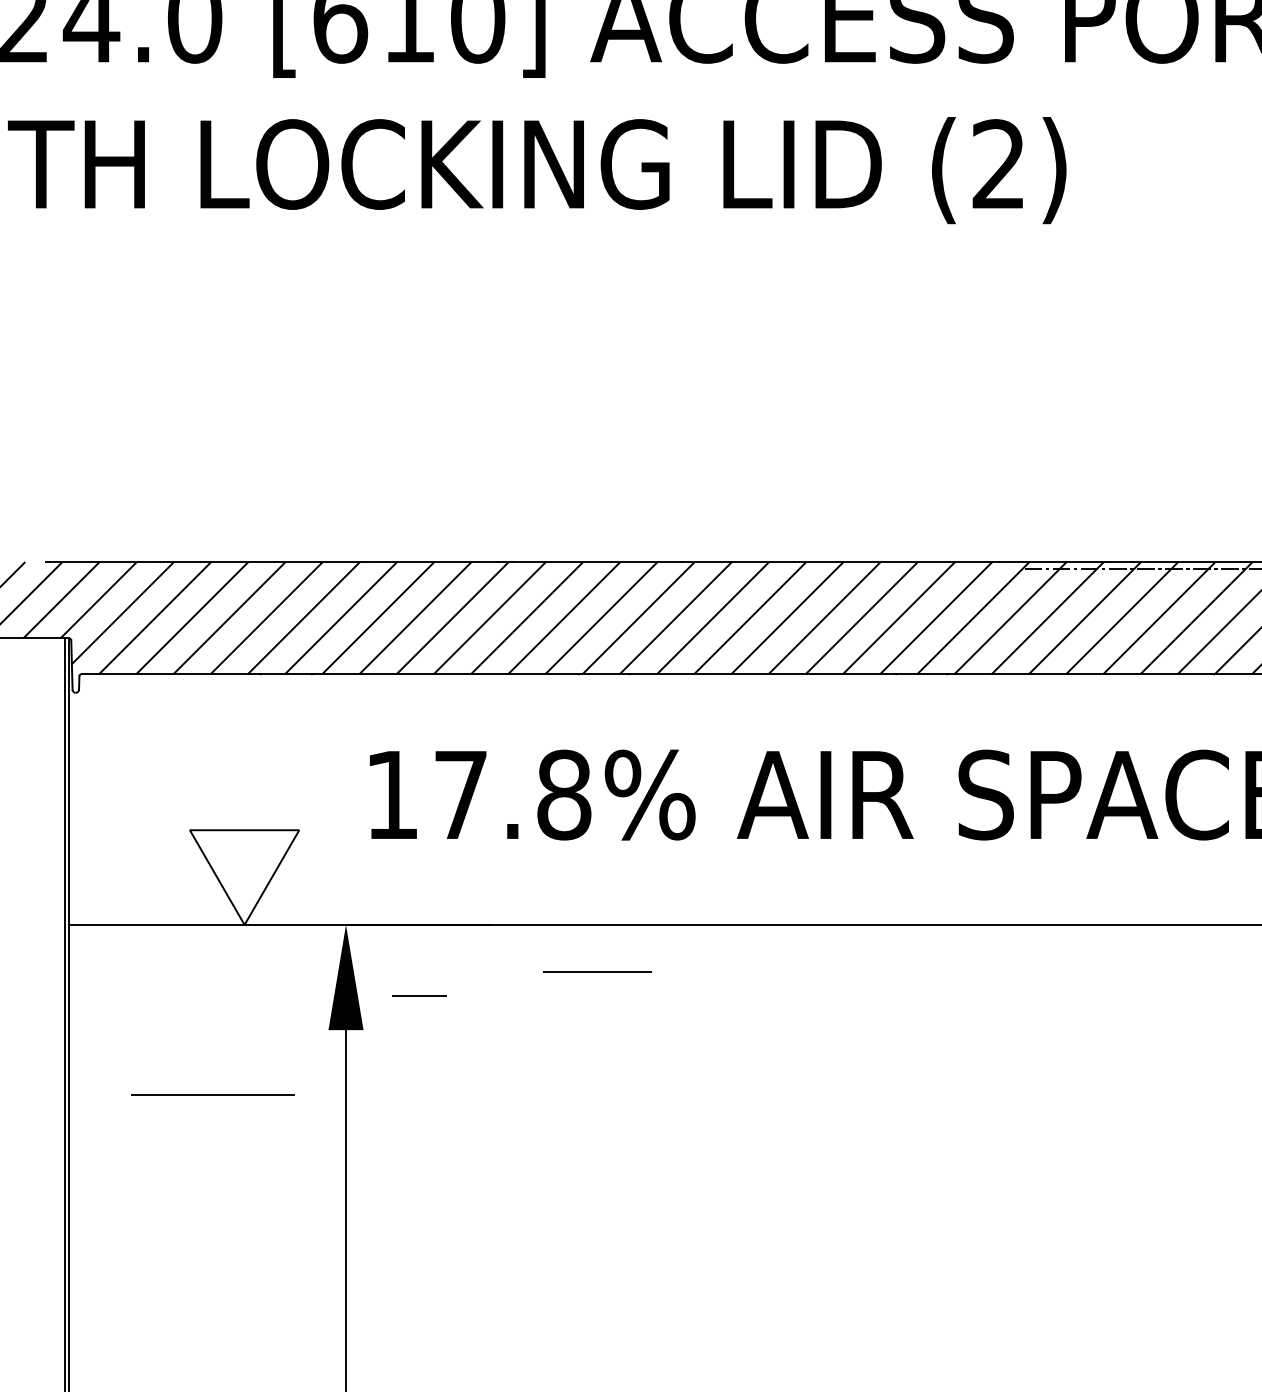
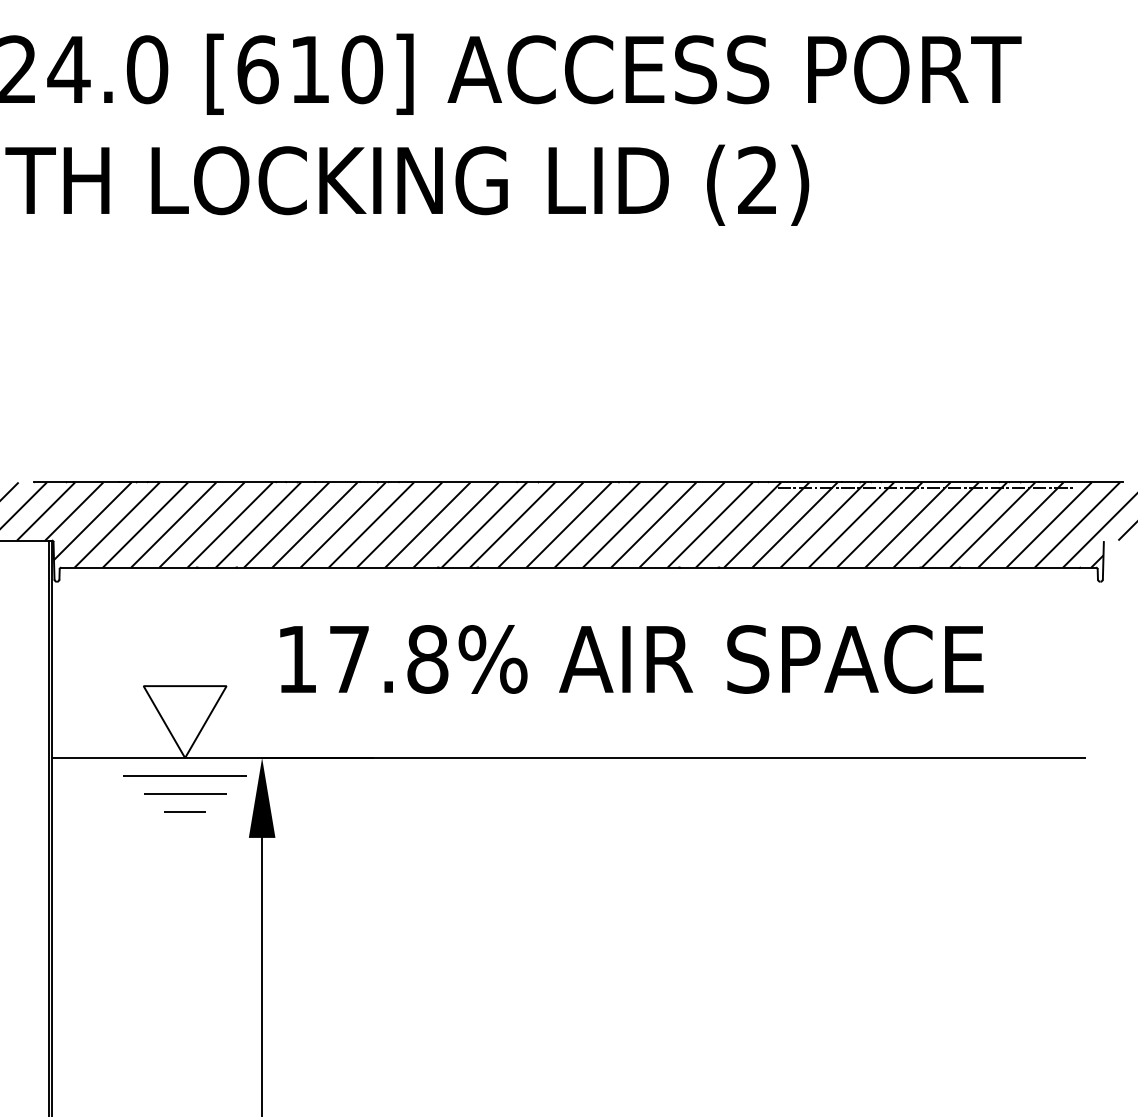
line: (598, 971) -> (185, 793), moved
line: (418, 995) -> (184, 811), moved
line: (212, 1094) -> (184, 775), moved

